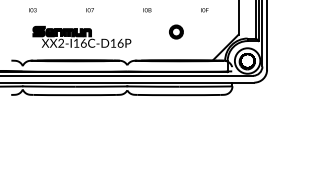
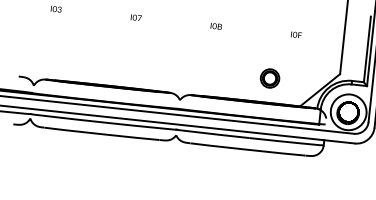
part: (176, 31) -> (270, 77), moved
part: (81, 36) -> (120, 53), removed

